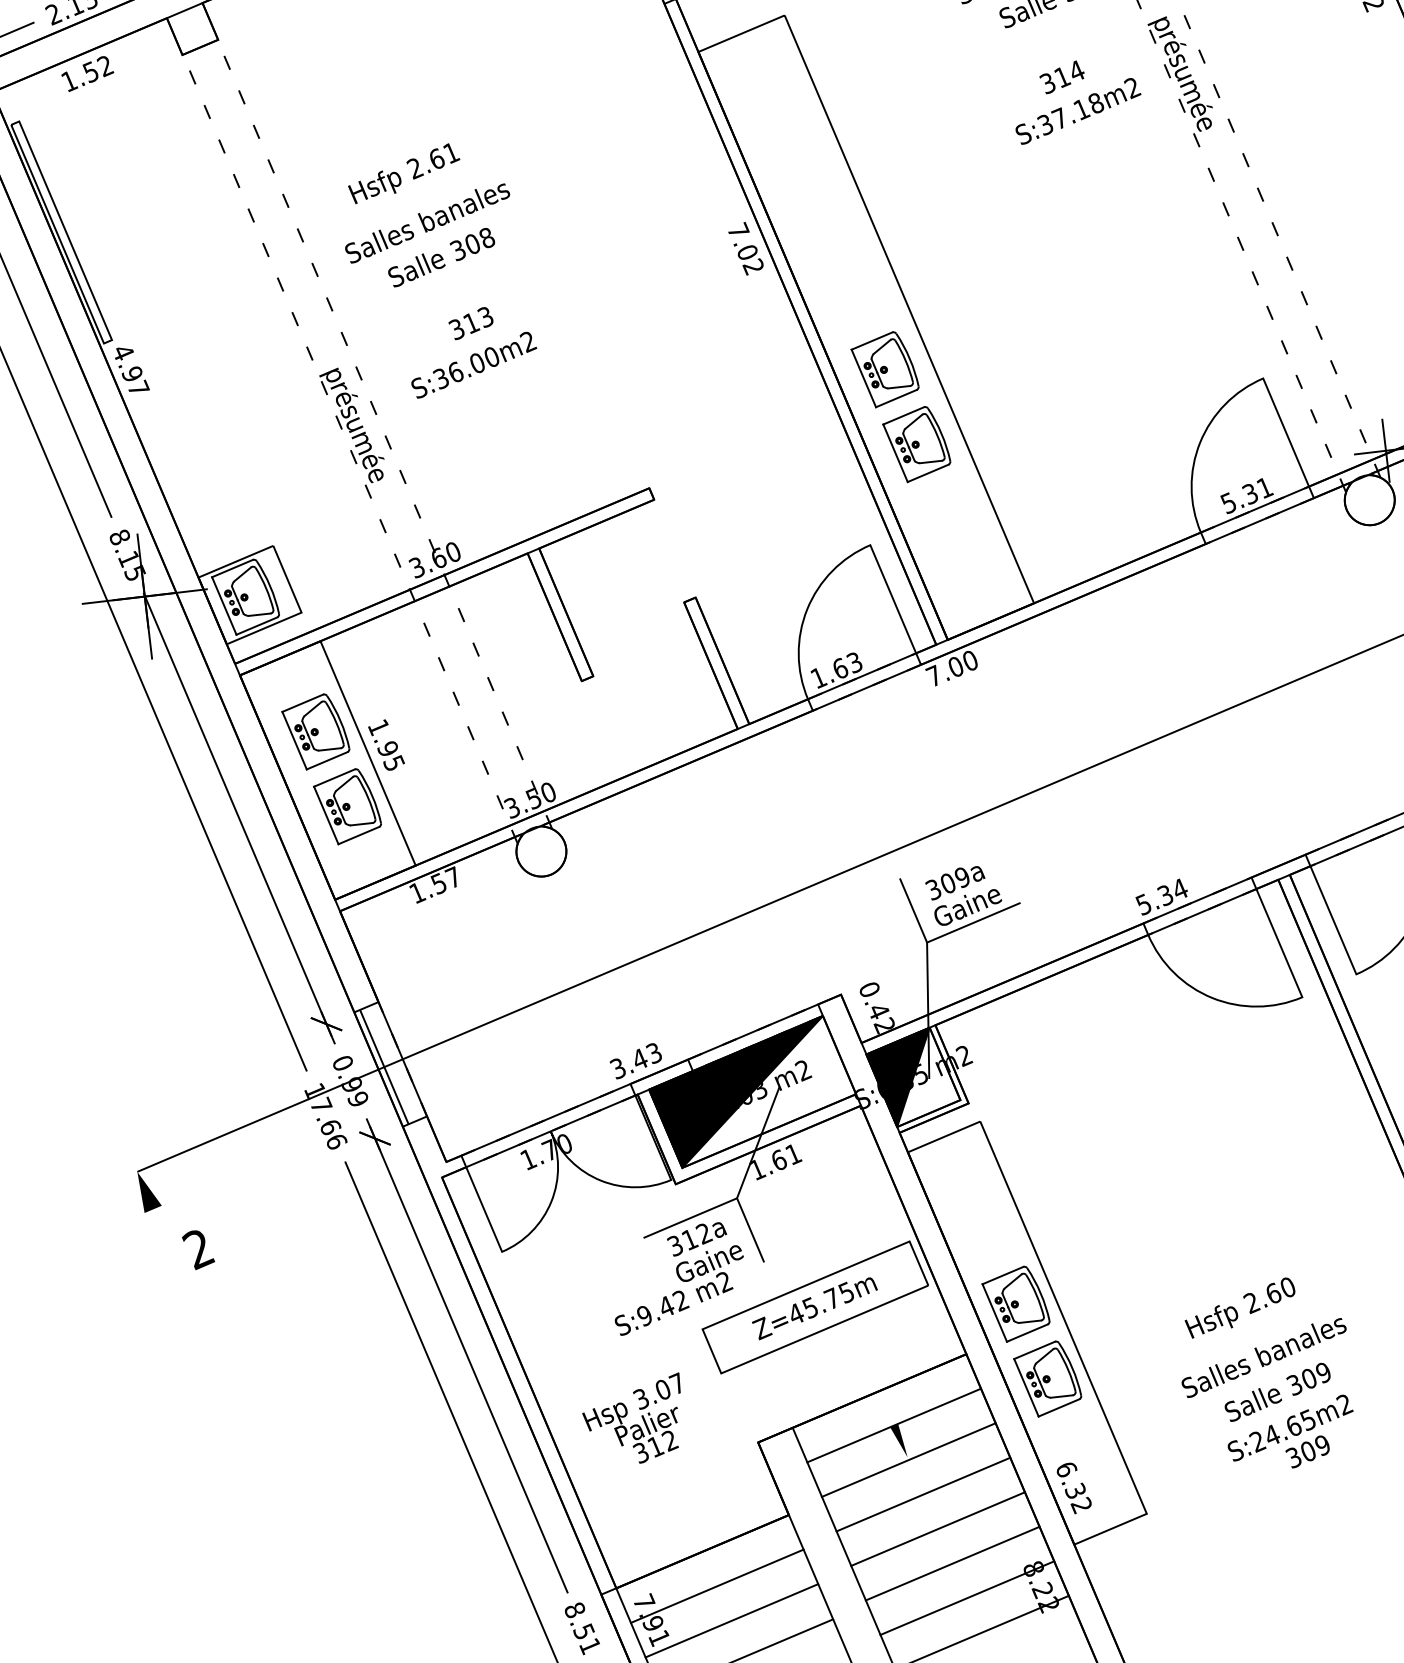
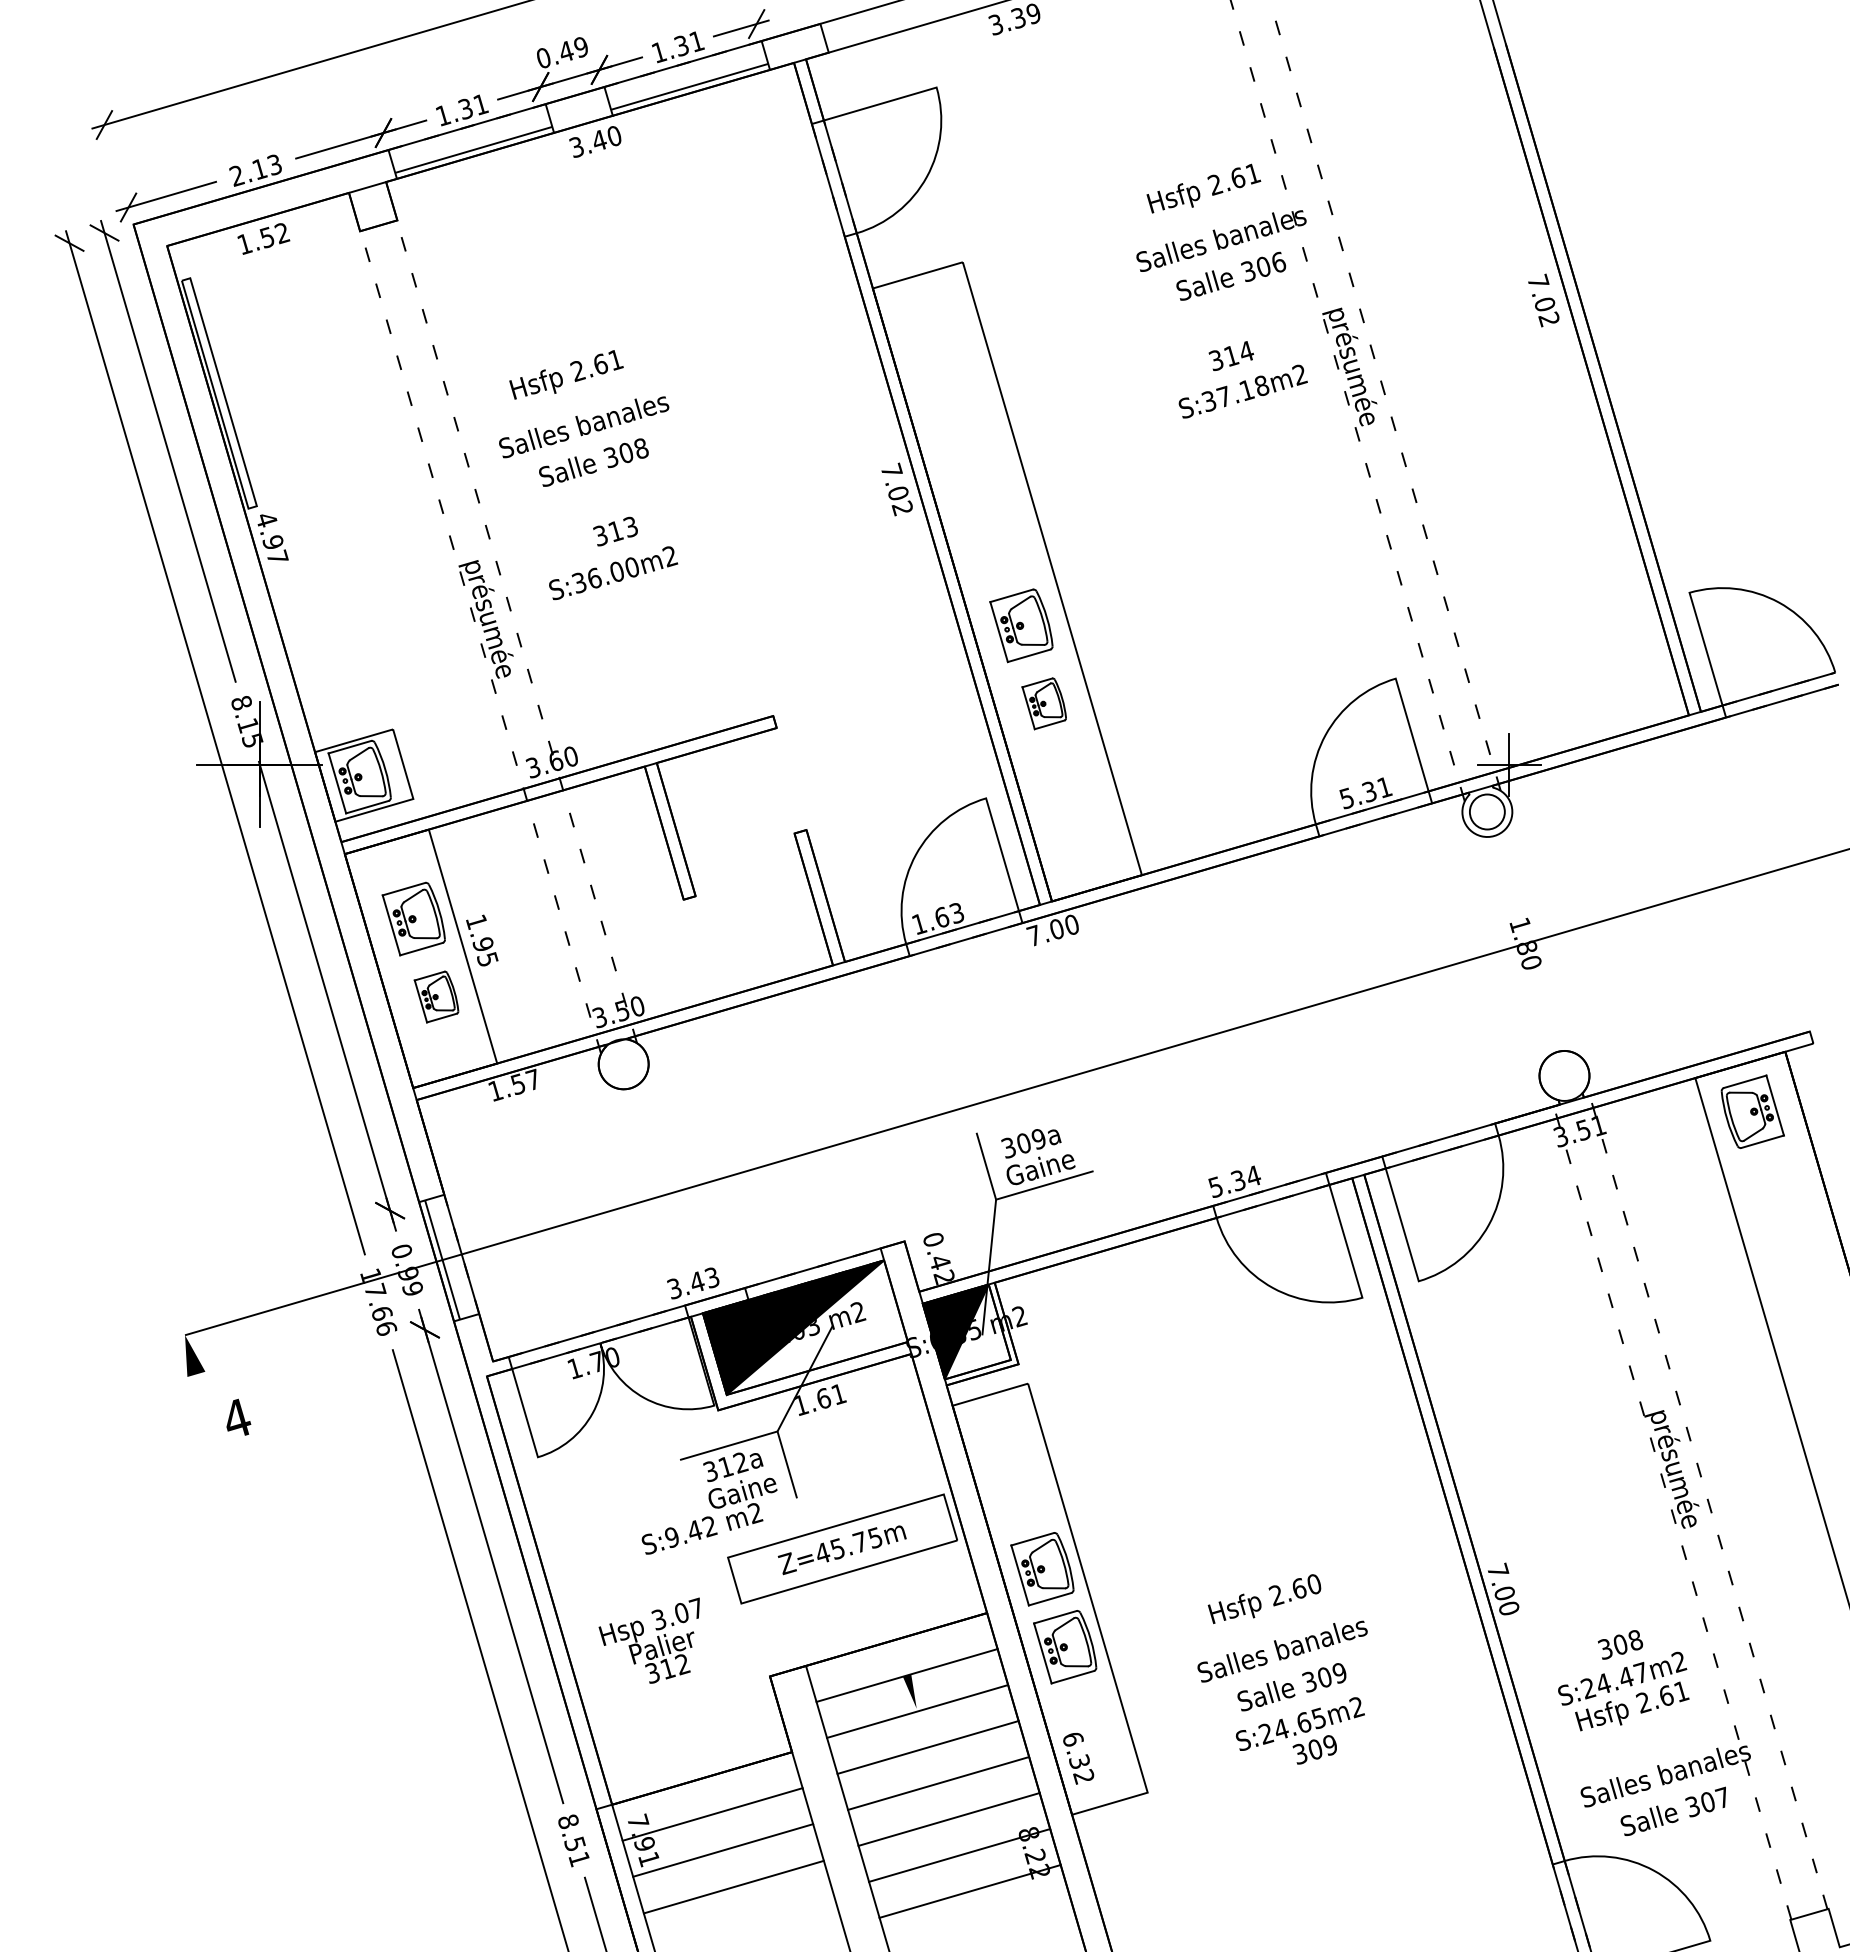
part: (917, 444) -> (1044, 703), size x0.7
circle: (1369, 500) -> (1487, 812), size x0.7
part: (347, 806) -> (436, 996), size x0.7
text: (198, 1248) -> (236, 1418), 2 -> 4

